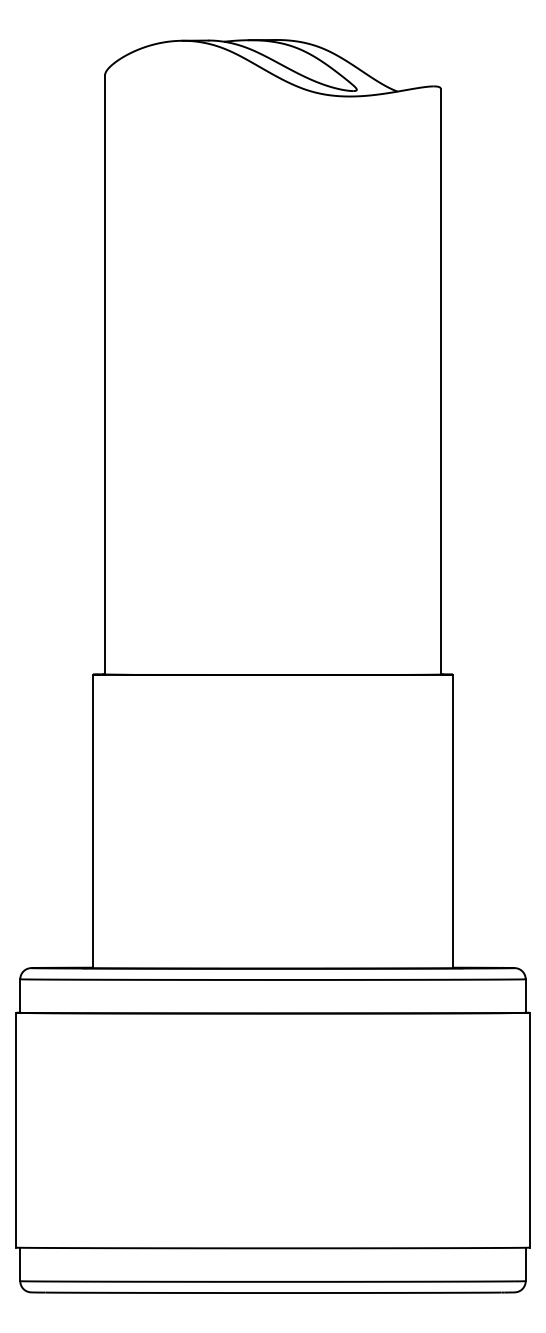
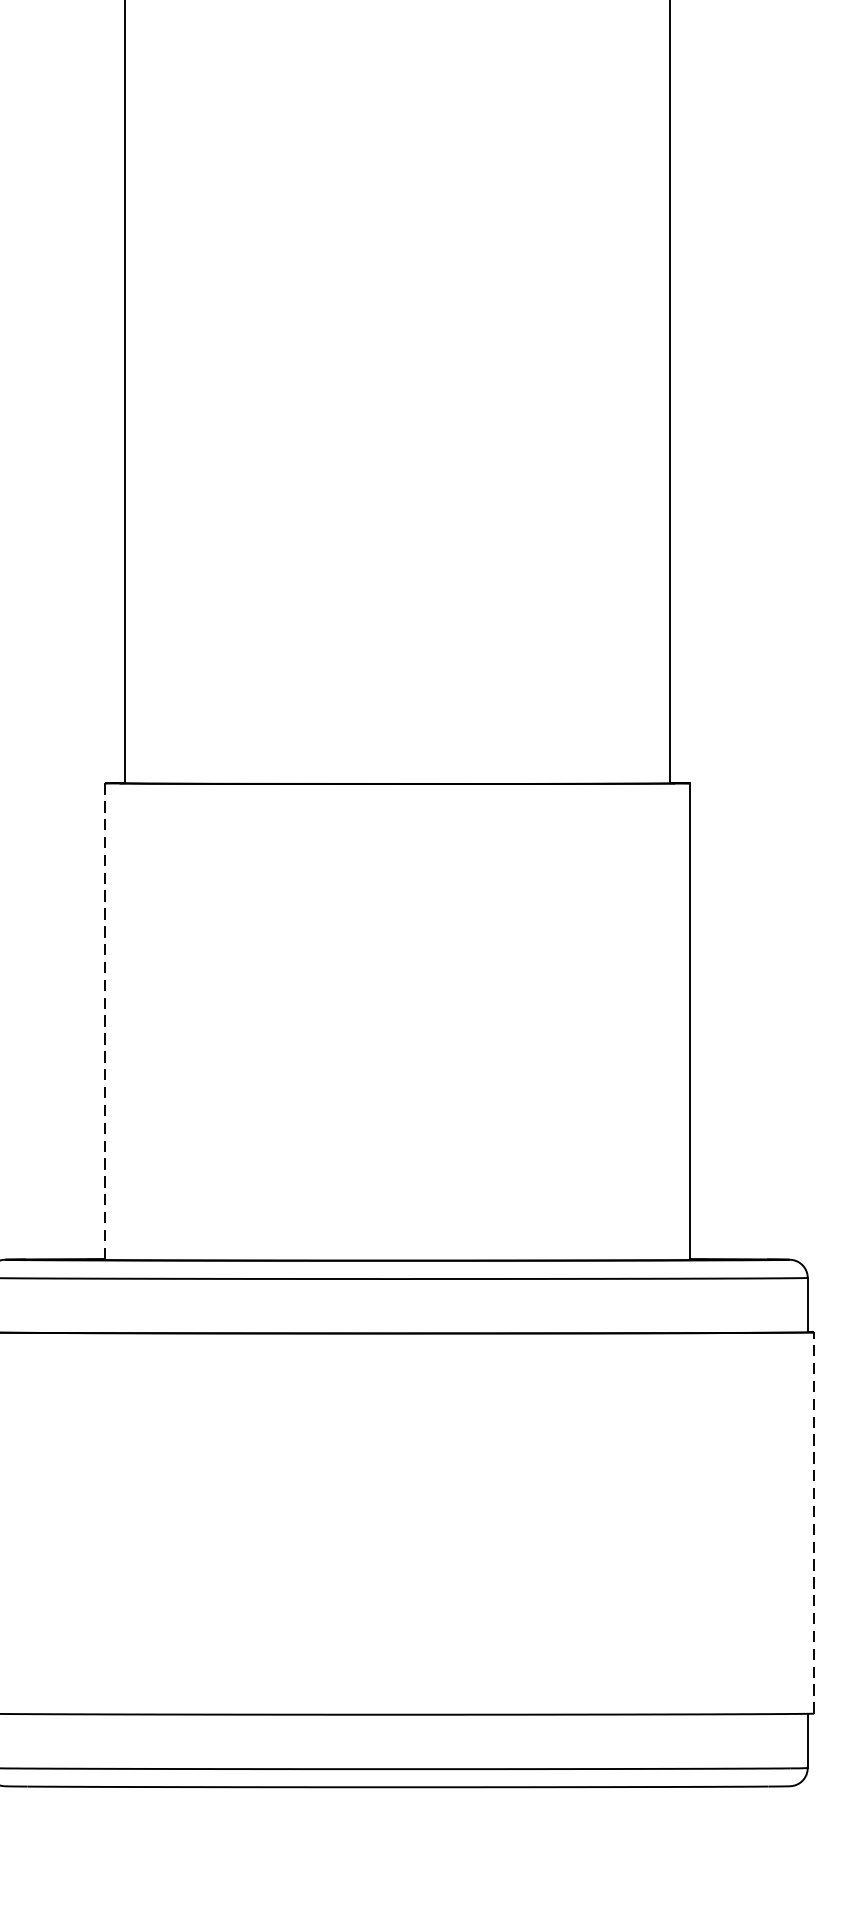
line: (92, 821) -> (104, 1021), solid -> dashed
line: (529, 1129) -> (813, 1521), solid -> dashed

